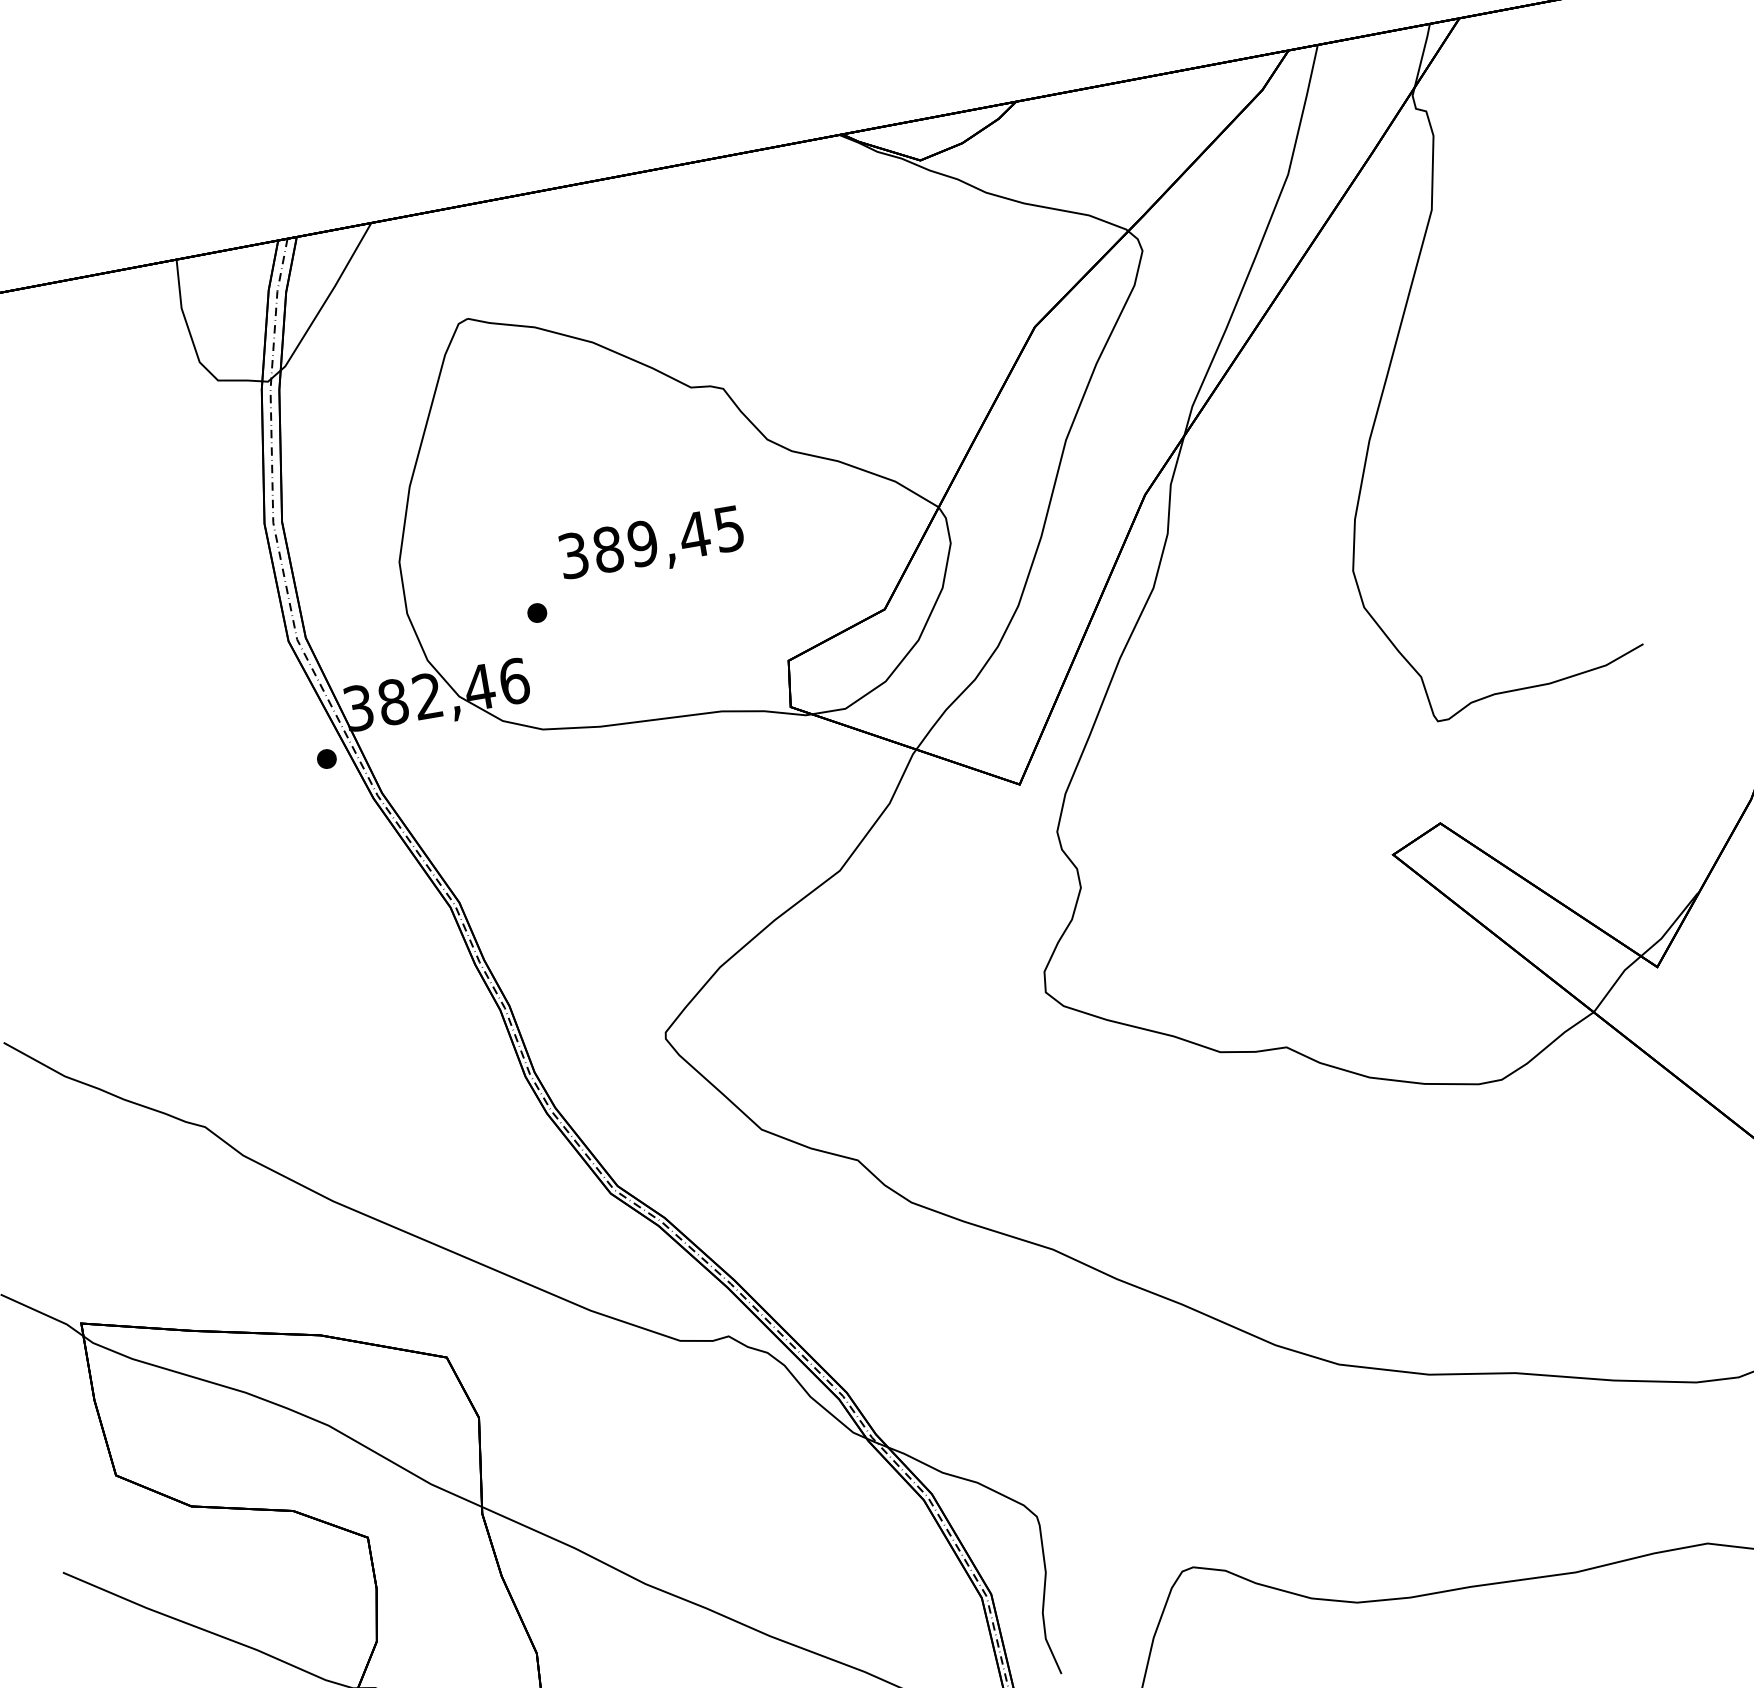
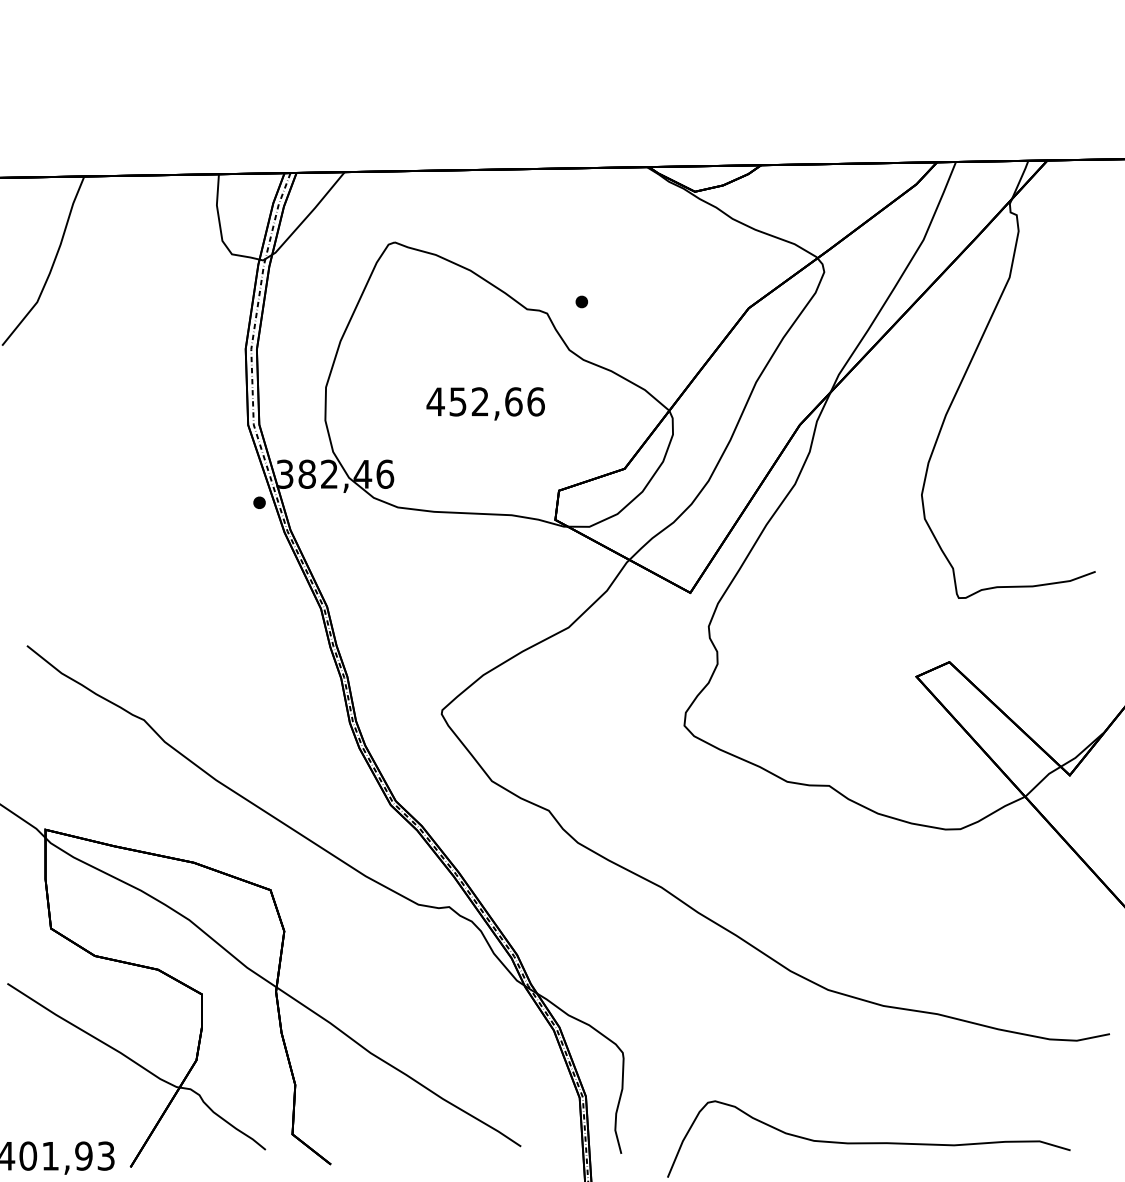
text: (650, 541) -> (485, 401), 389,45 -> 452,66
part: (536, 612) -> (581, 301), moved

